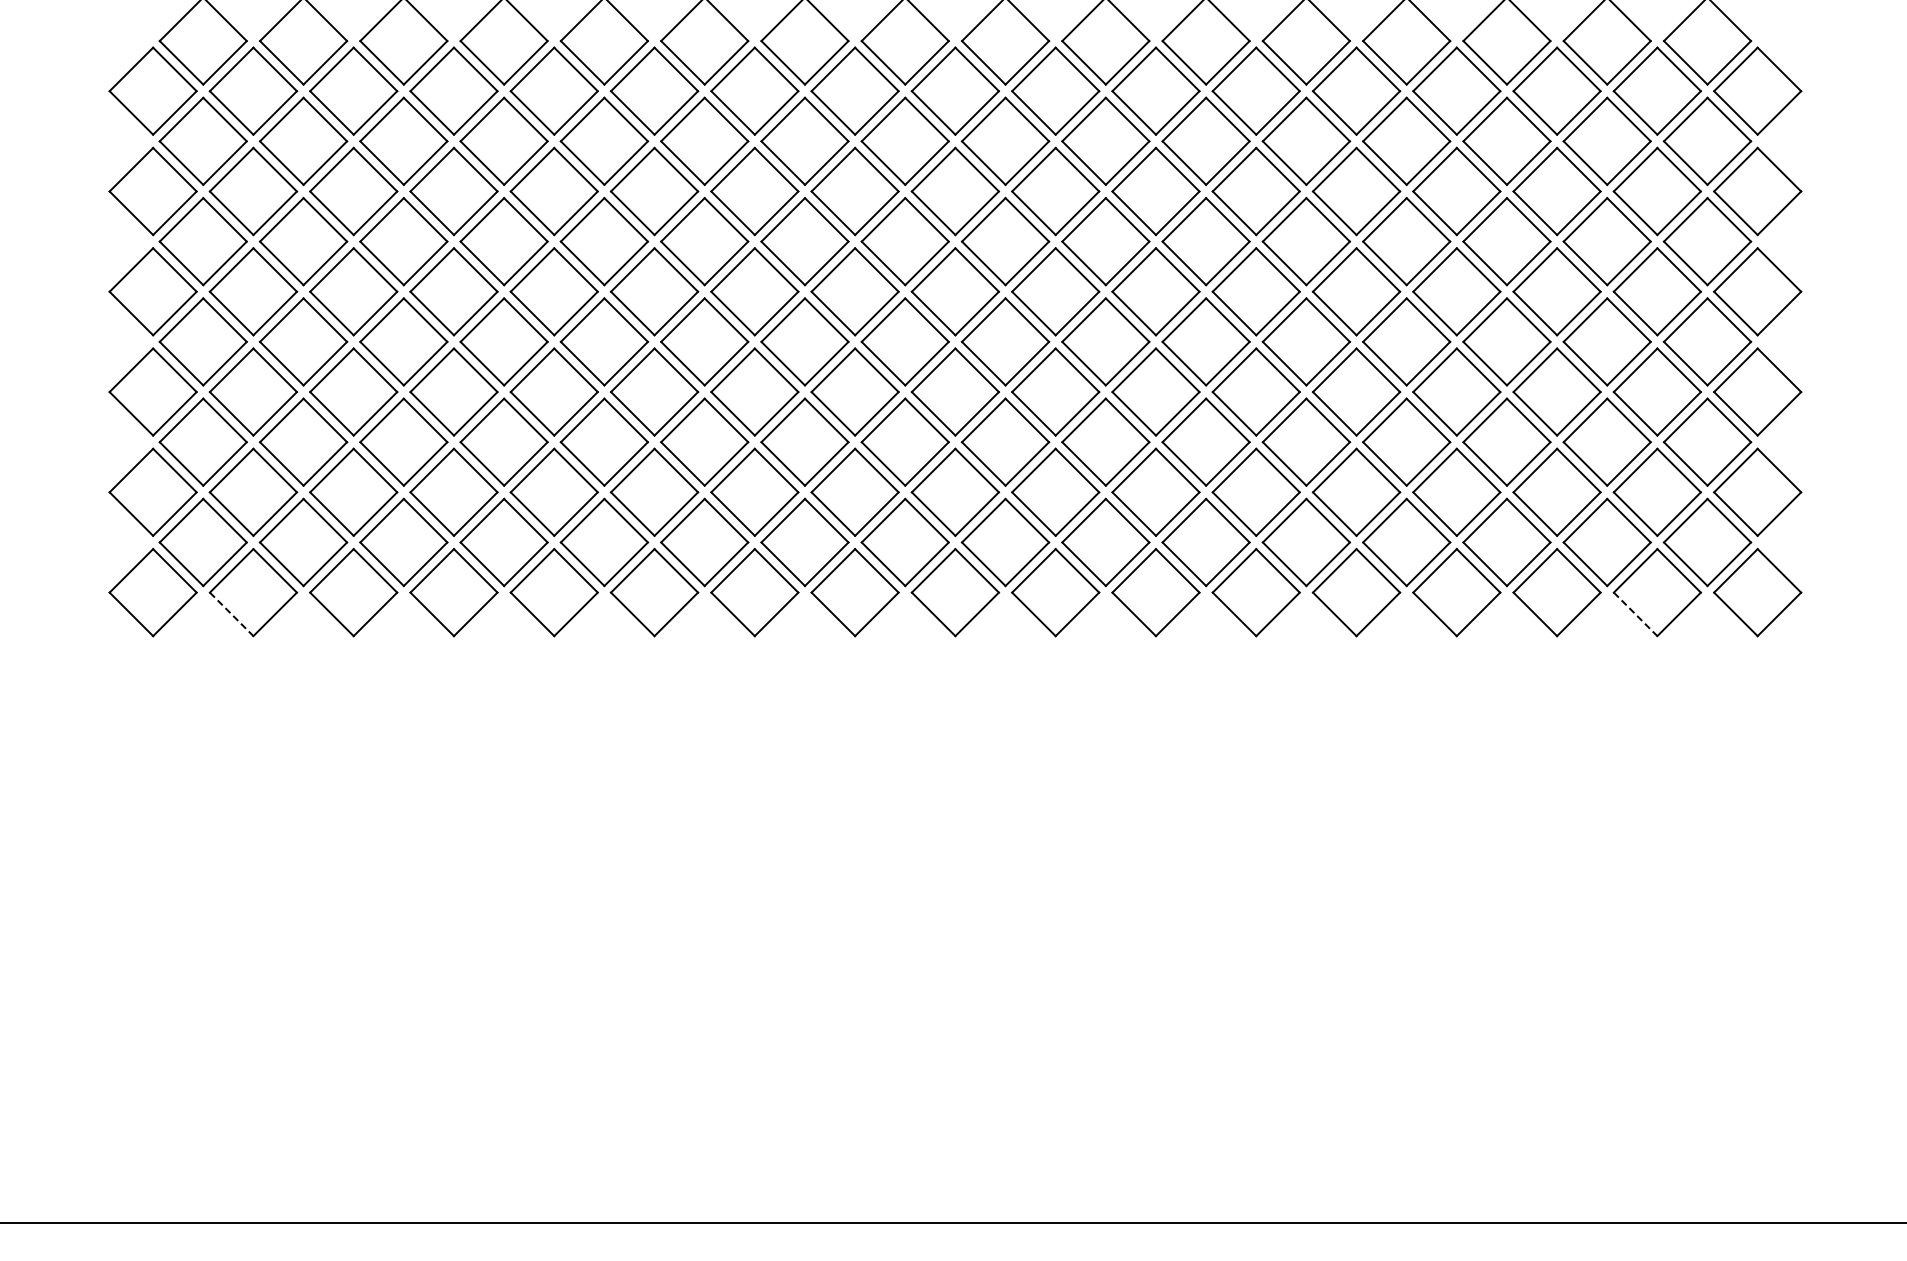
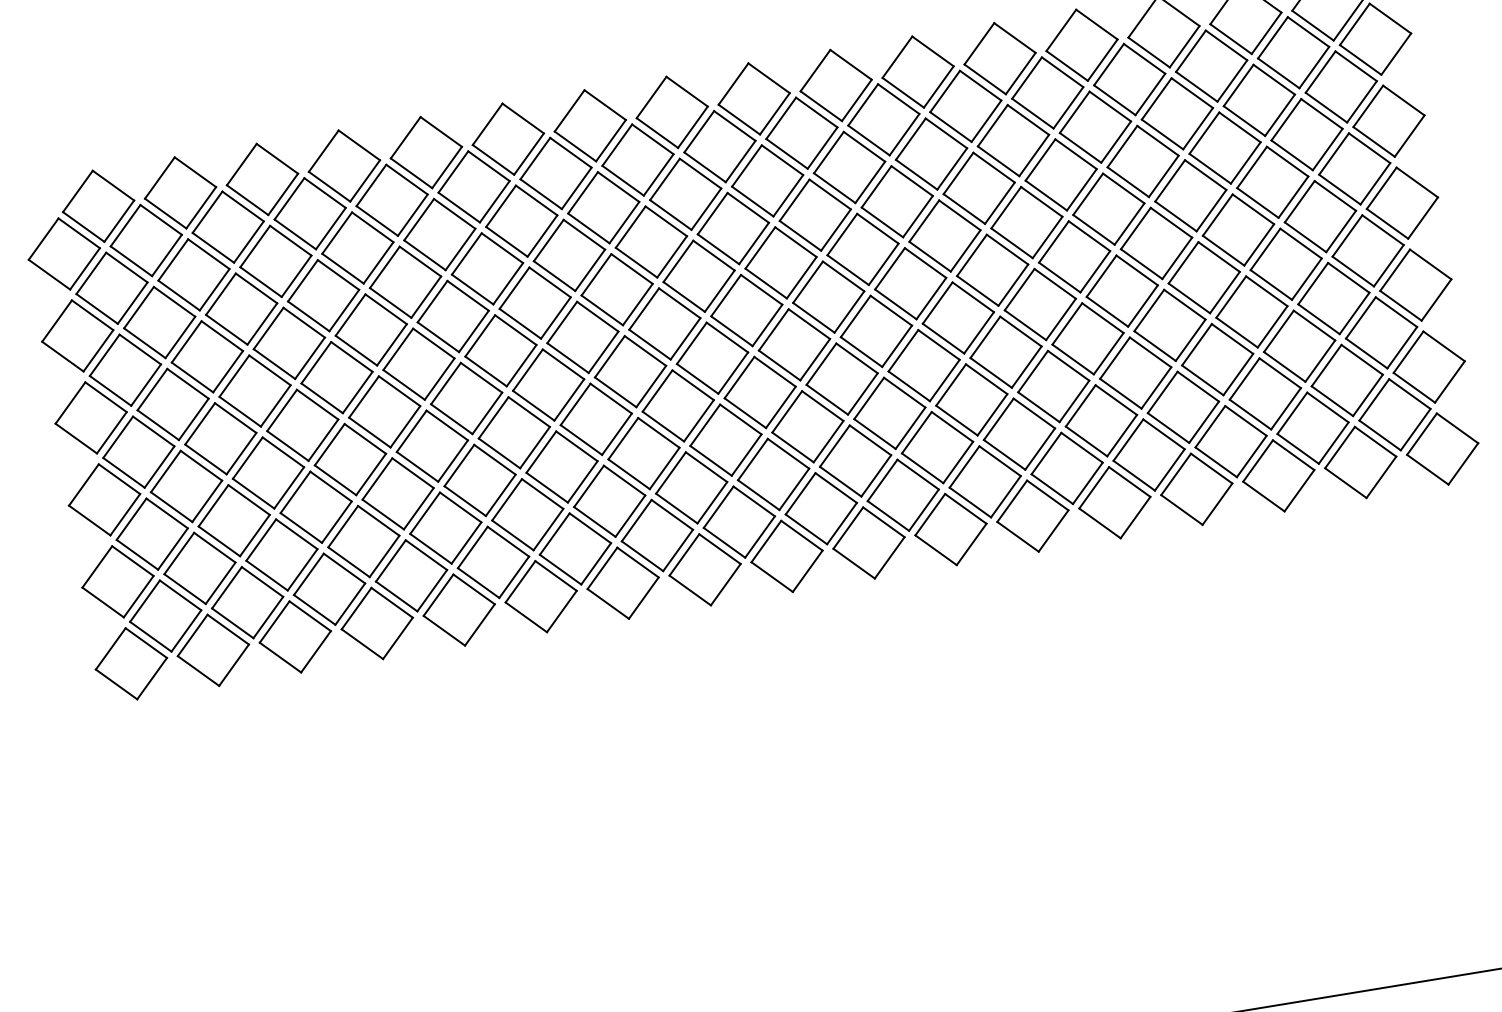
line: (231, 614) -> (198, 671), dashed -> solid
line: (1635, 614) -> (1345, 483), dashed -> solid

